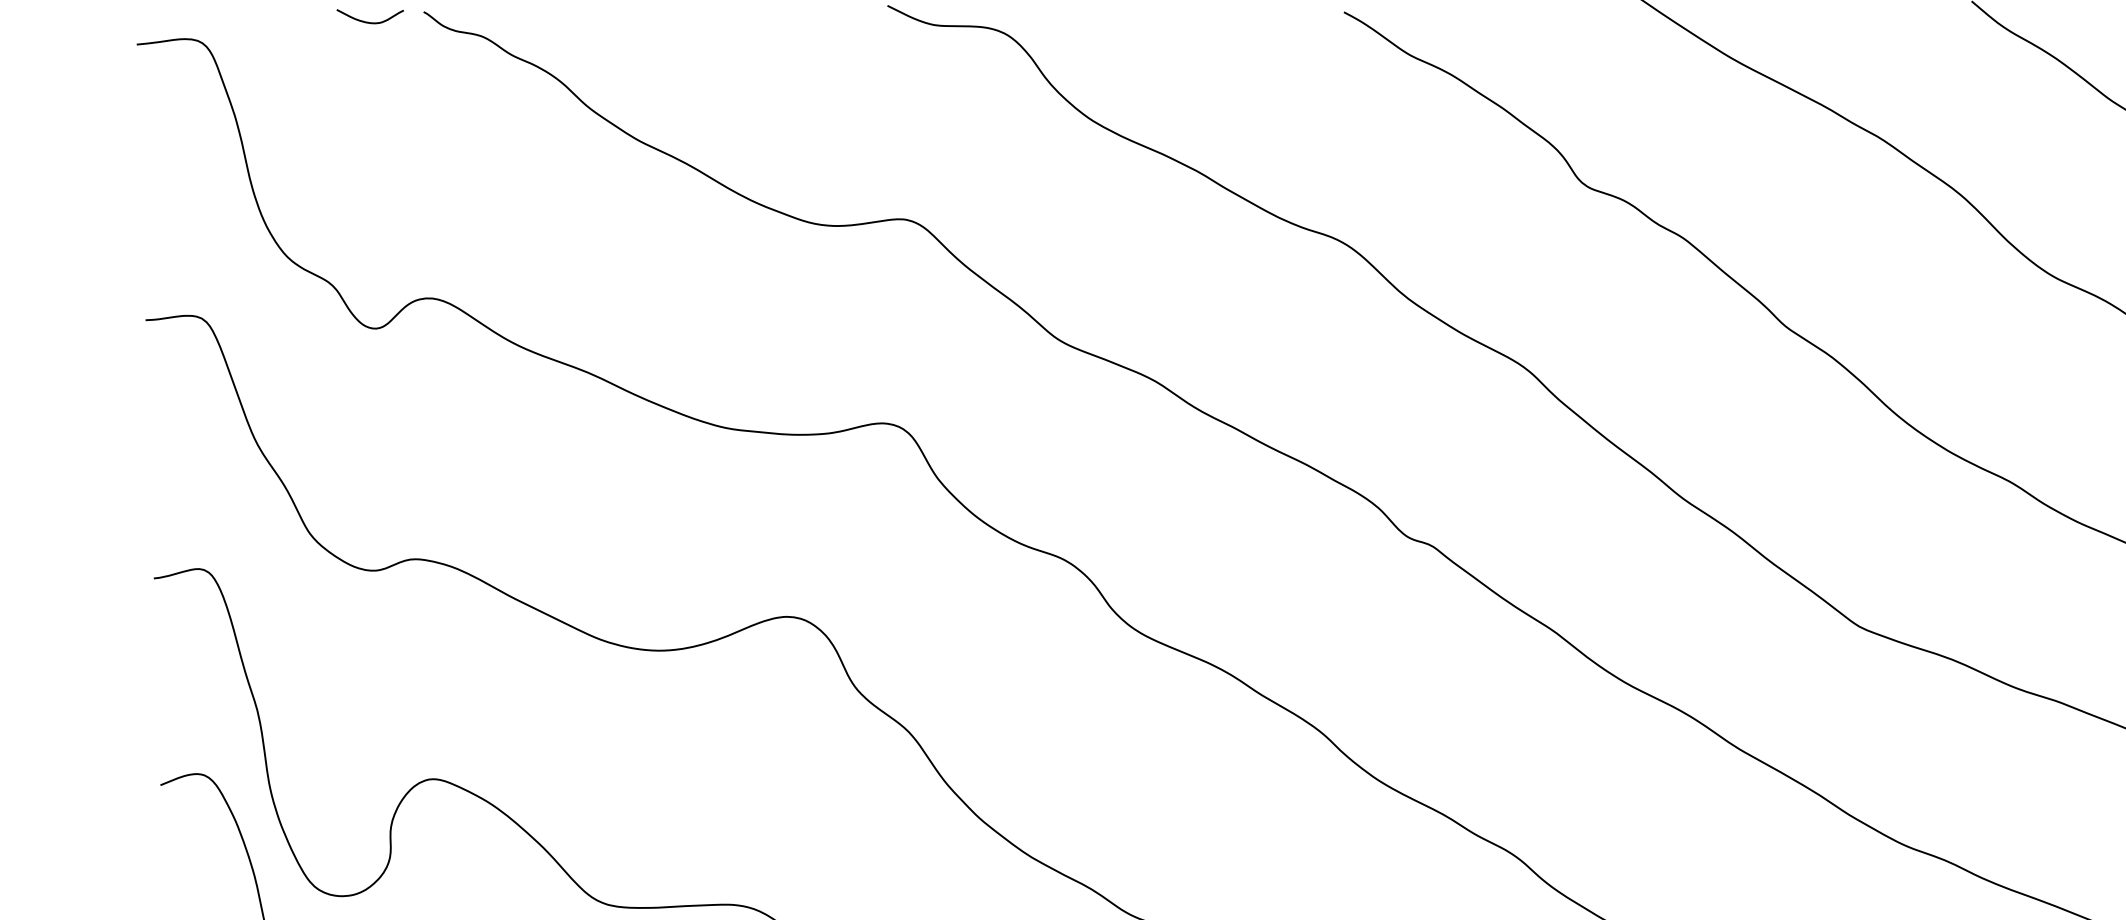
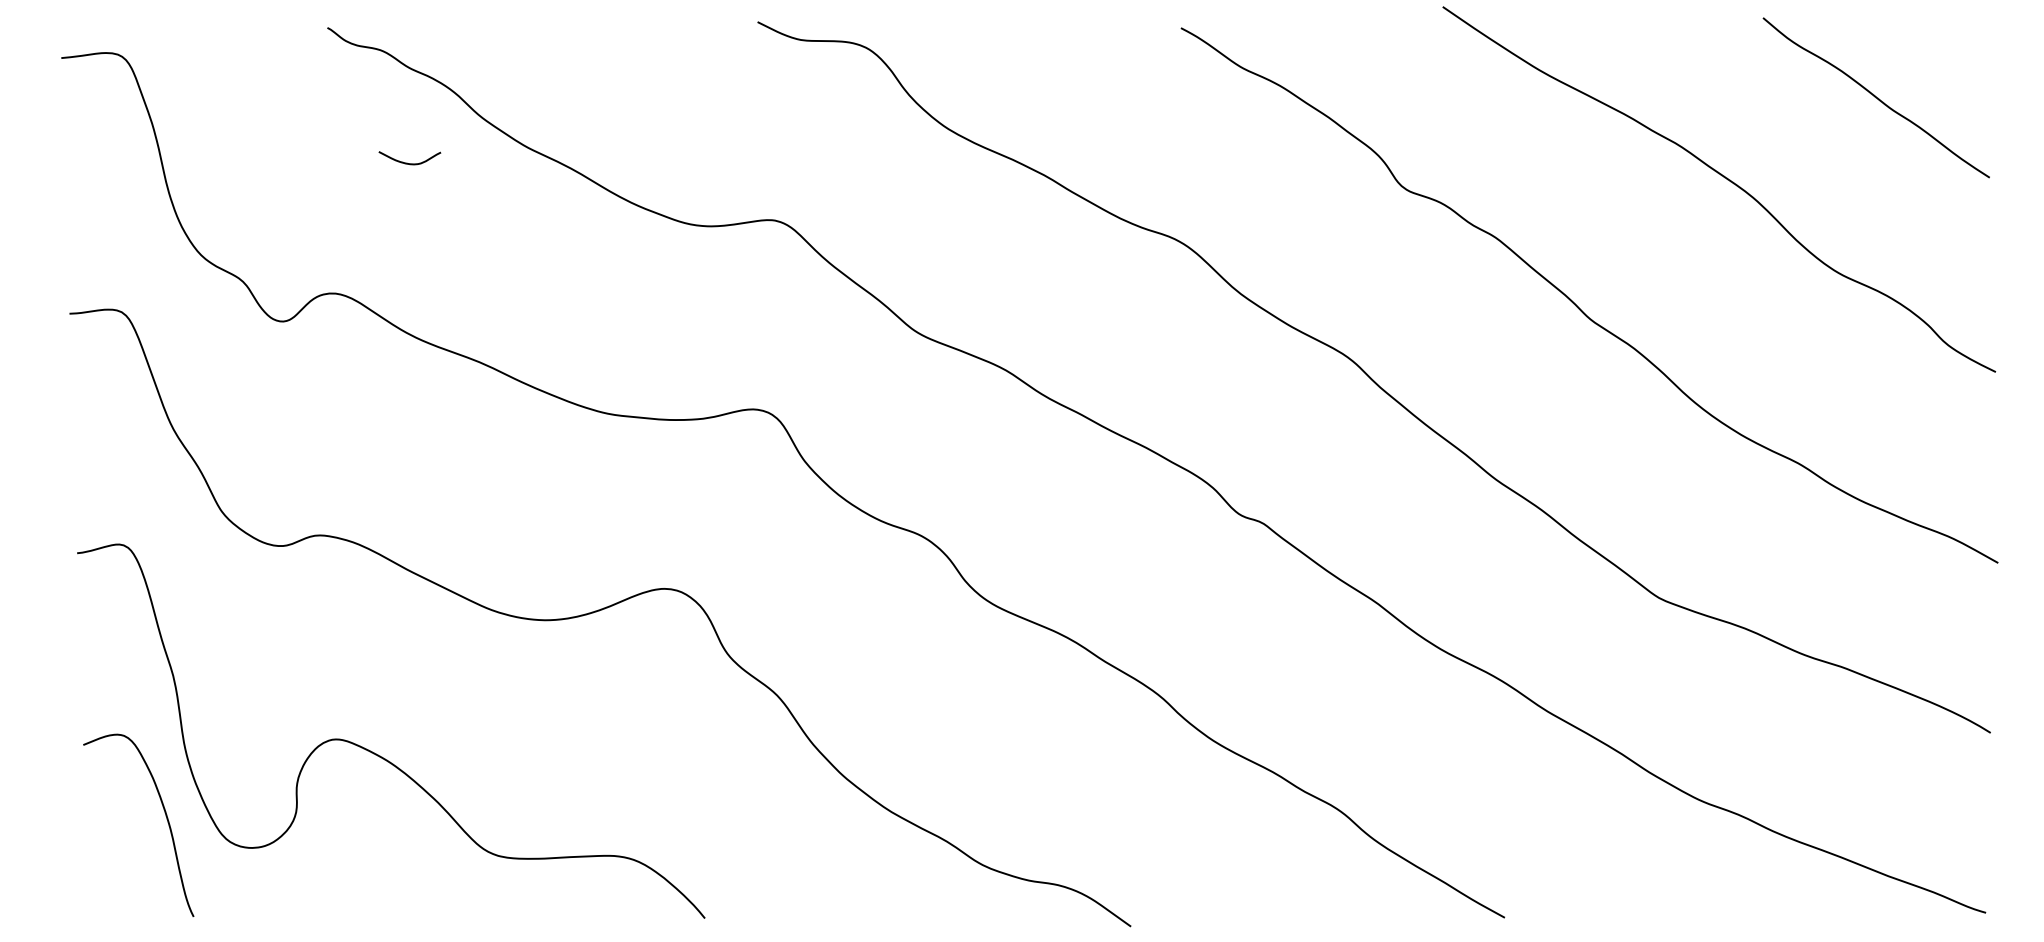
curve: (367, 21) -> (407, 162), moved

